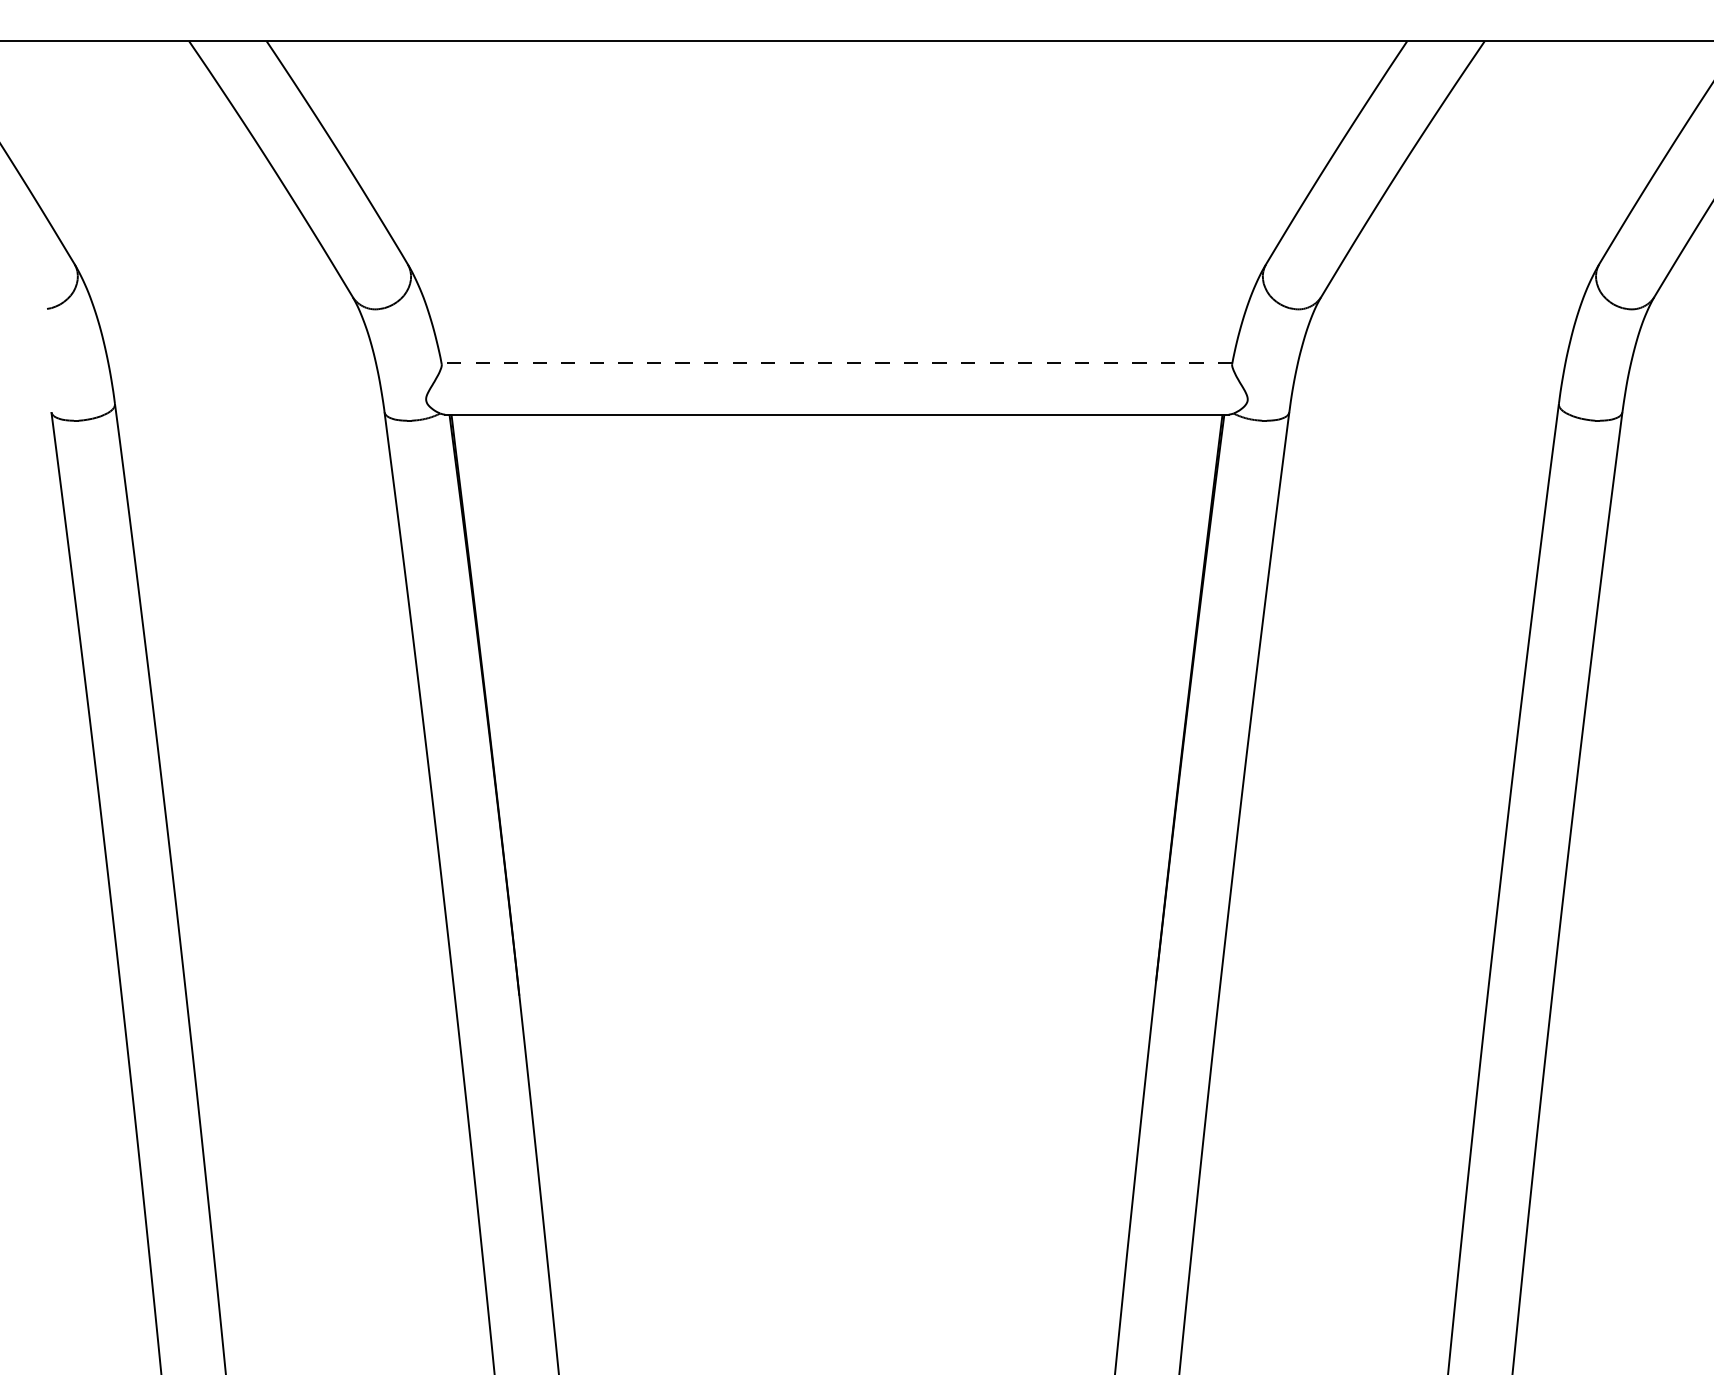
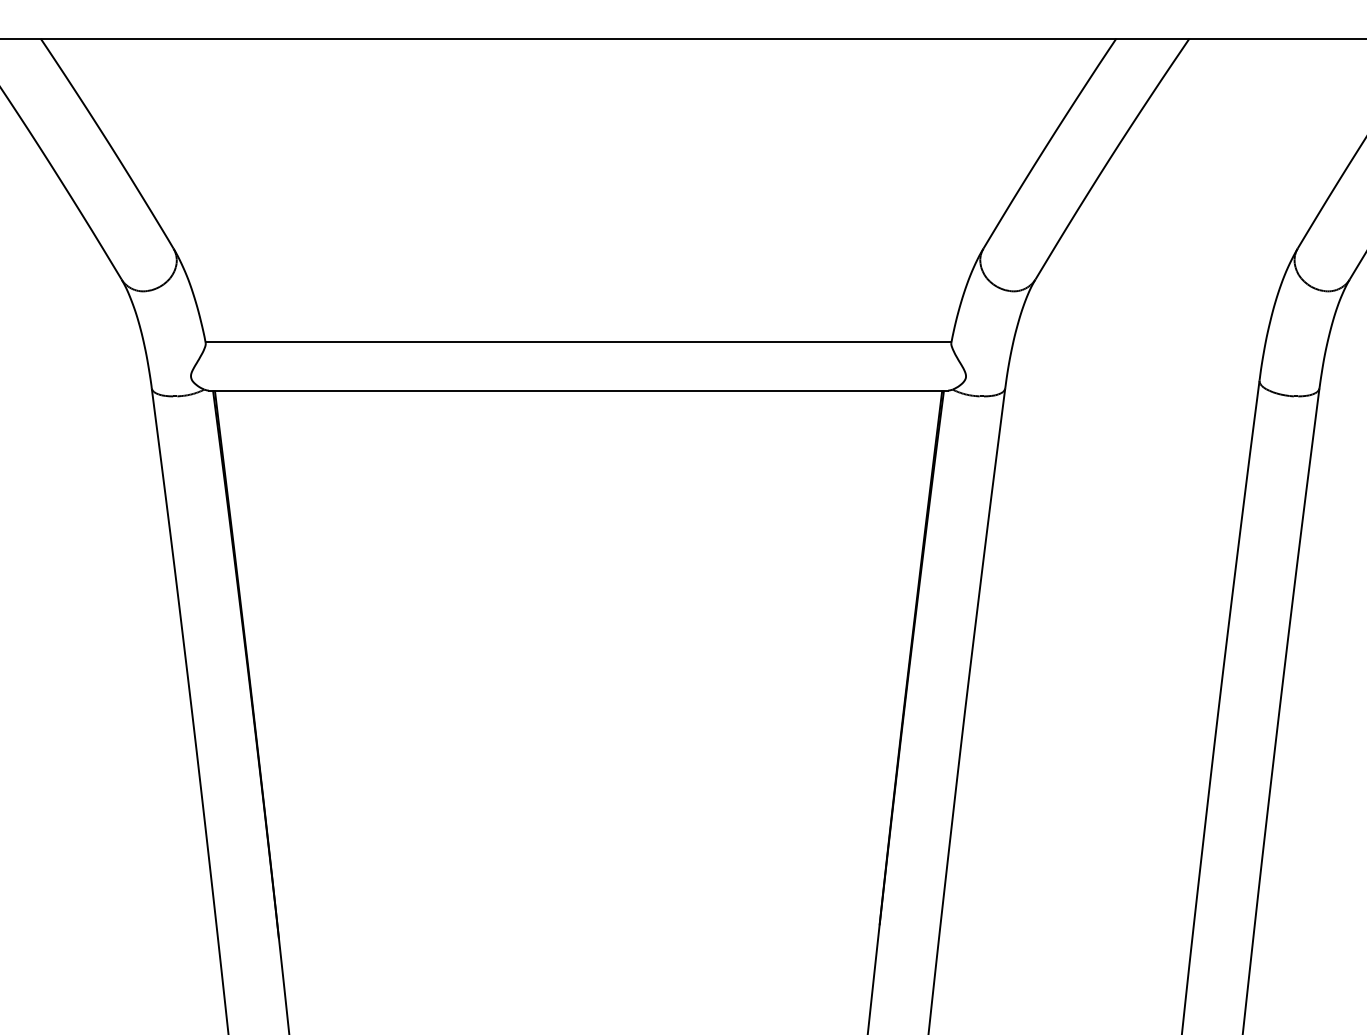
line: (836, 363) -> (578, 342), dashed -> solid

